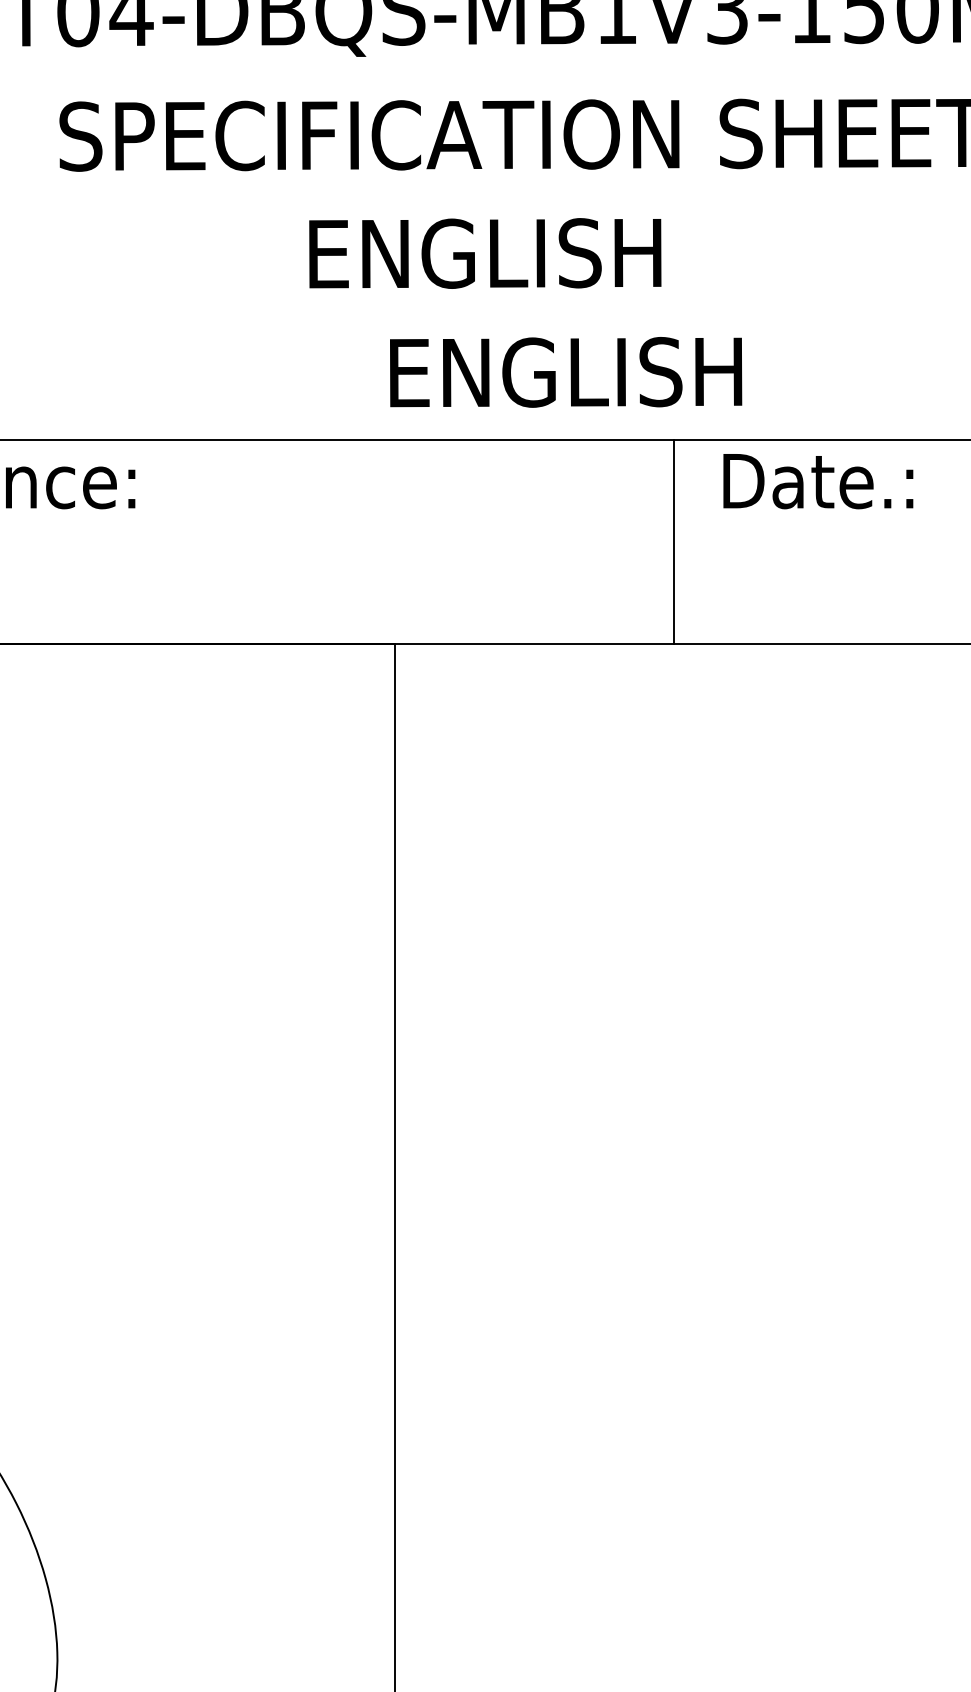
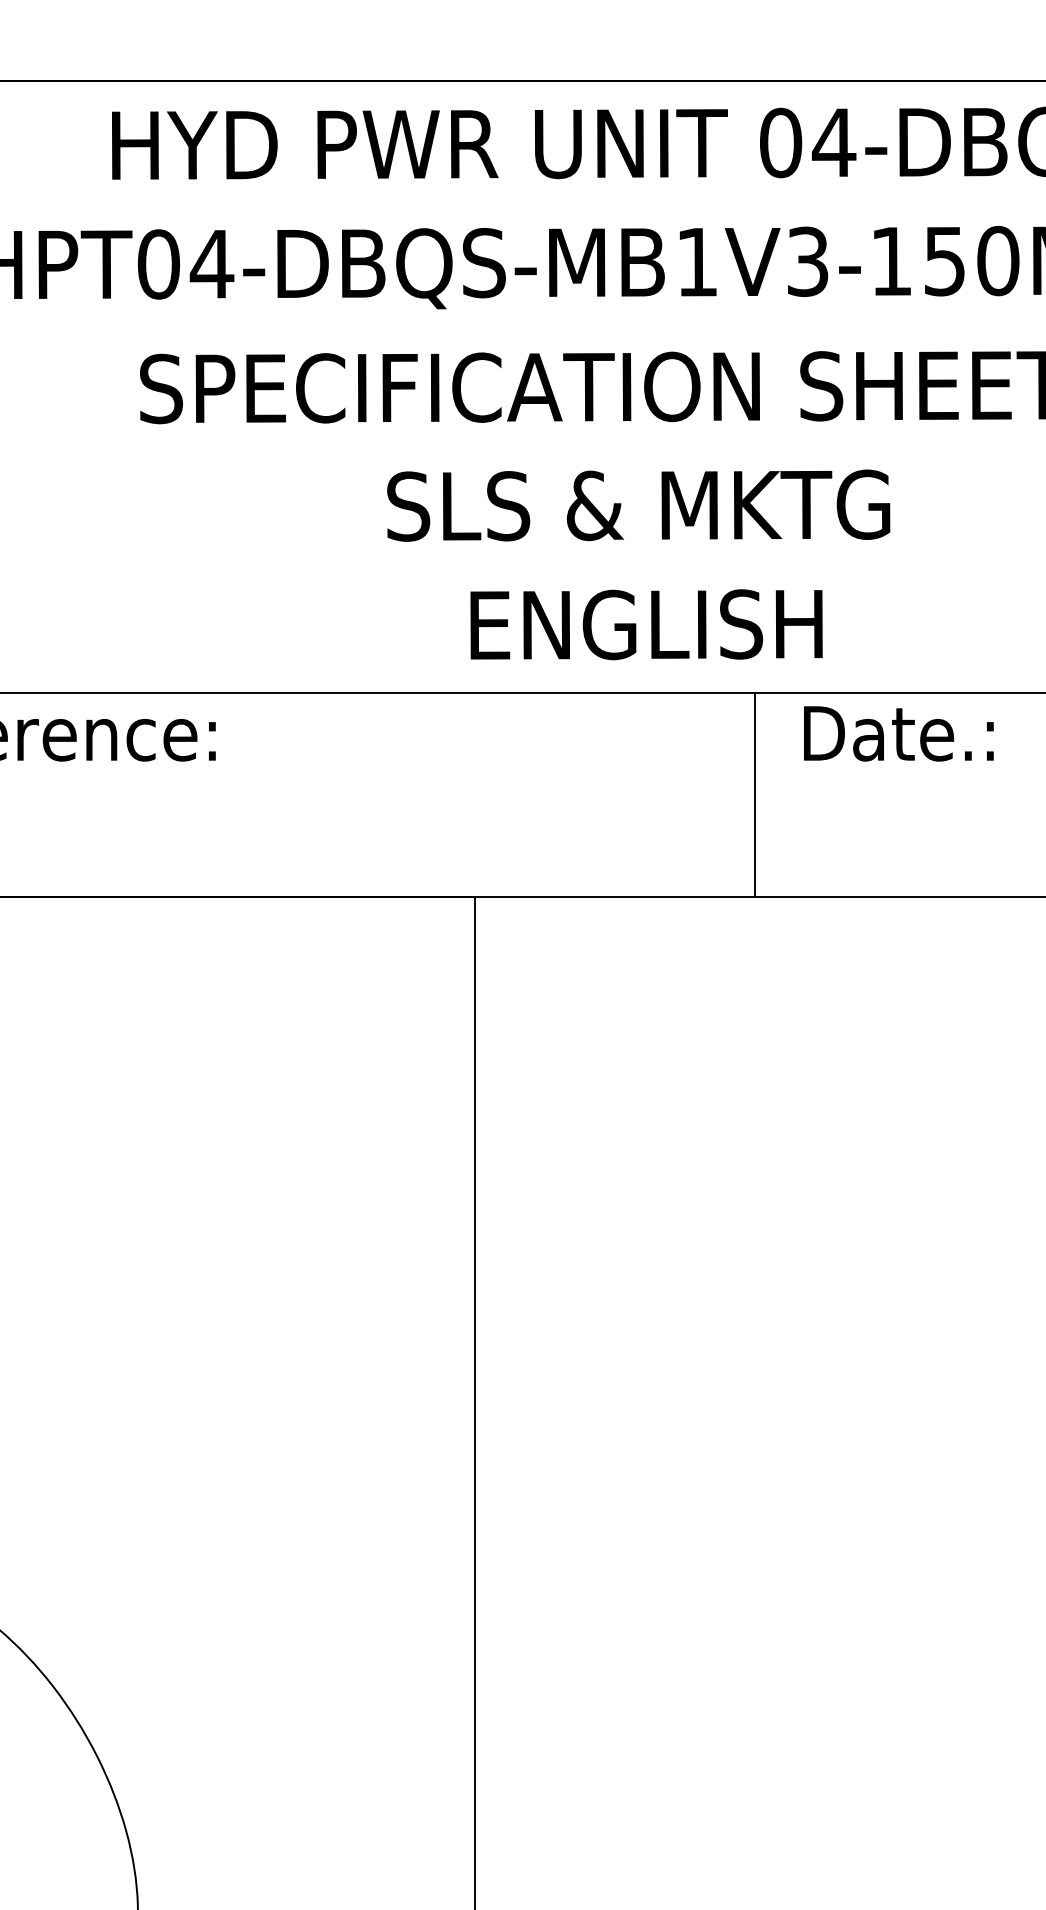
text: (557, 253) -> (638, 505), ENGLISH -> SLS & MKTG

